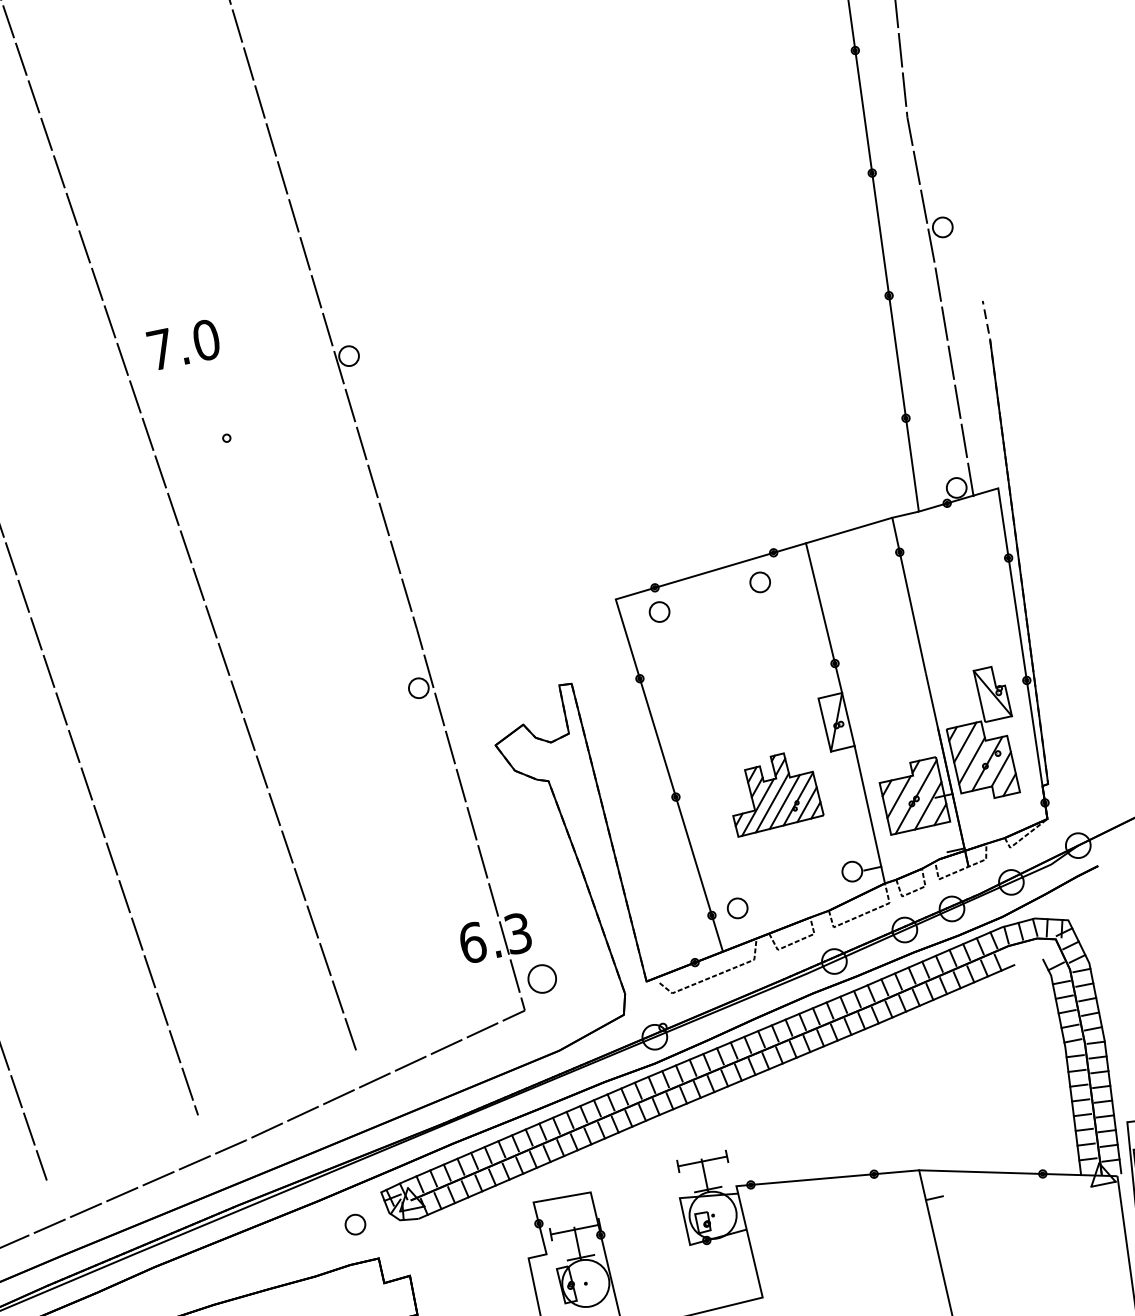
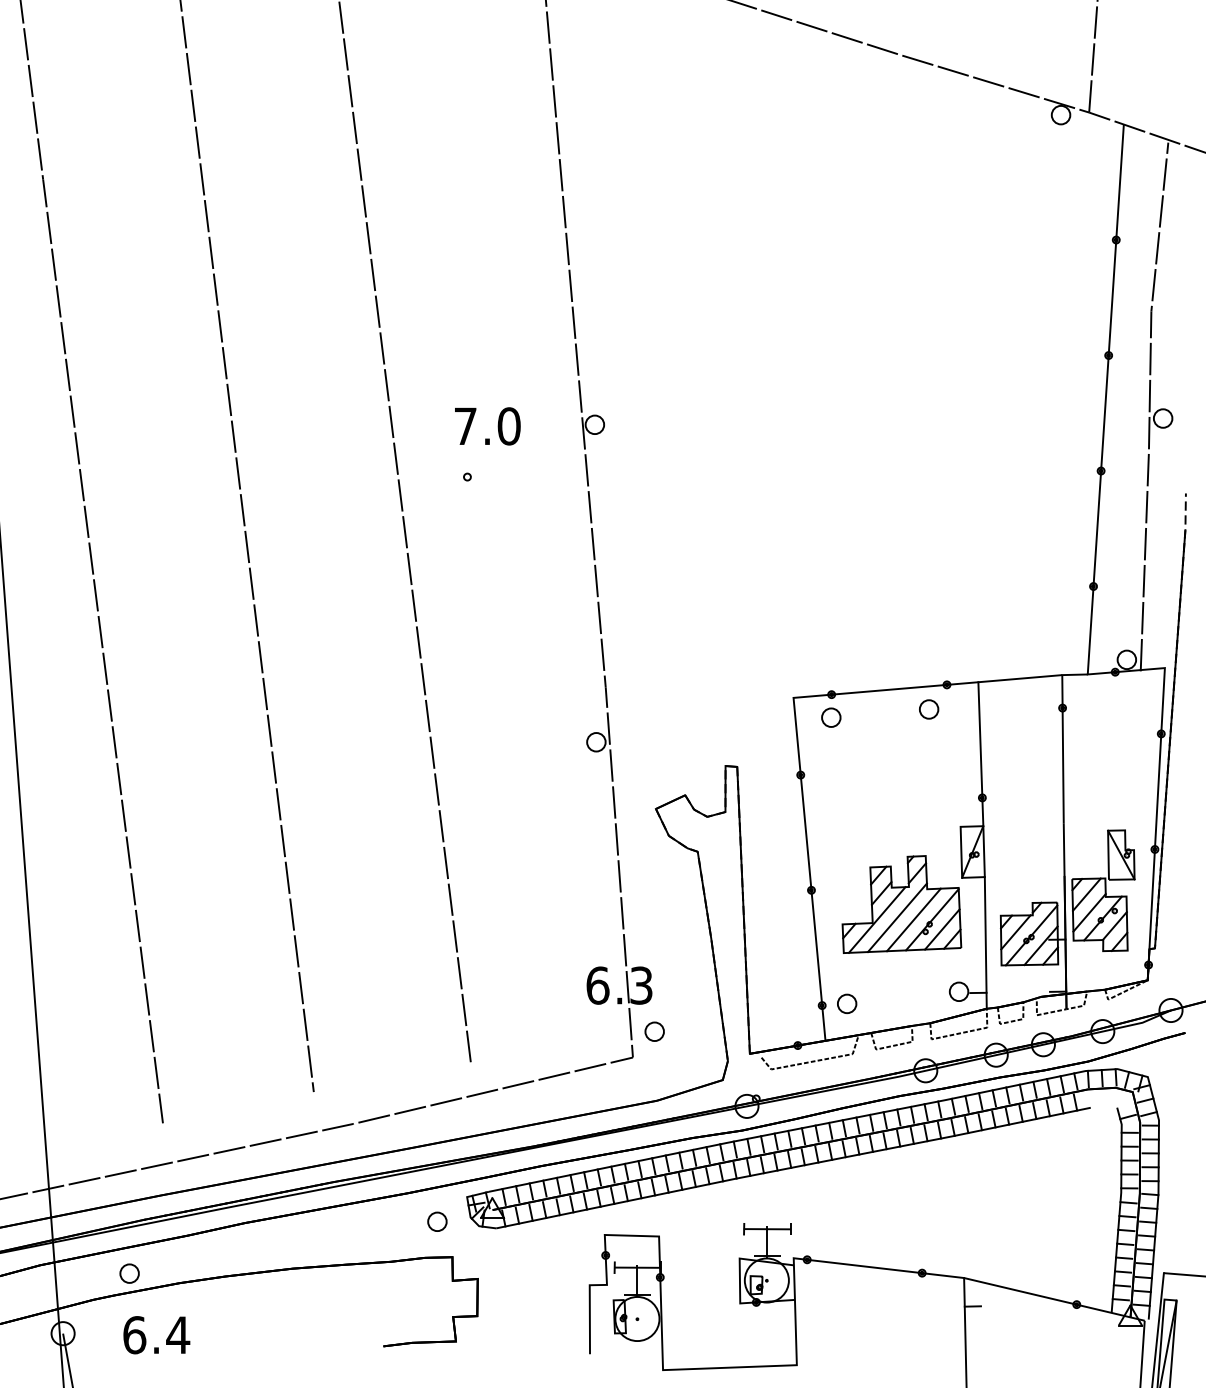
text: (183, 344) -> (487, 426), moved
part: (773, 792) -> (901, 904), size x1.43
part: (541, 978) -> (654, 1031), size x0.71

